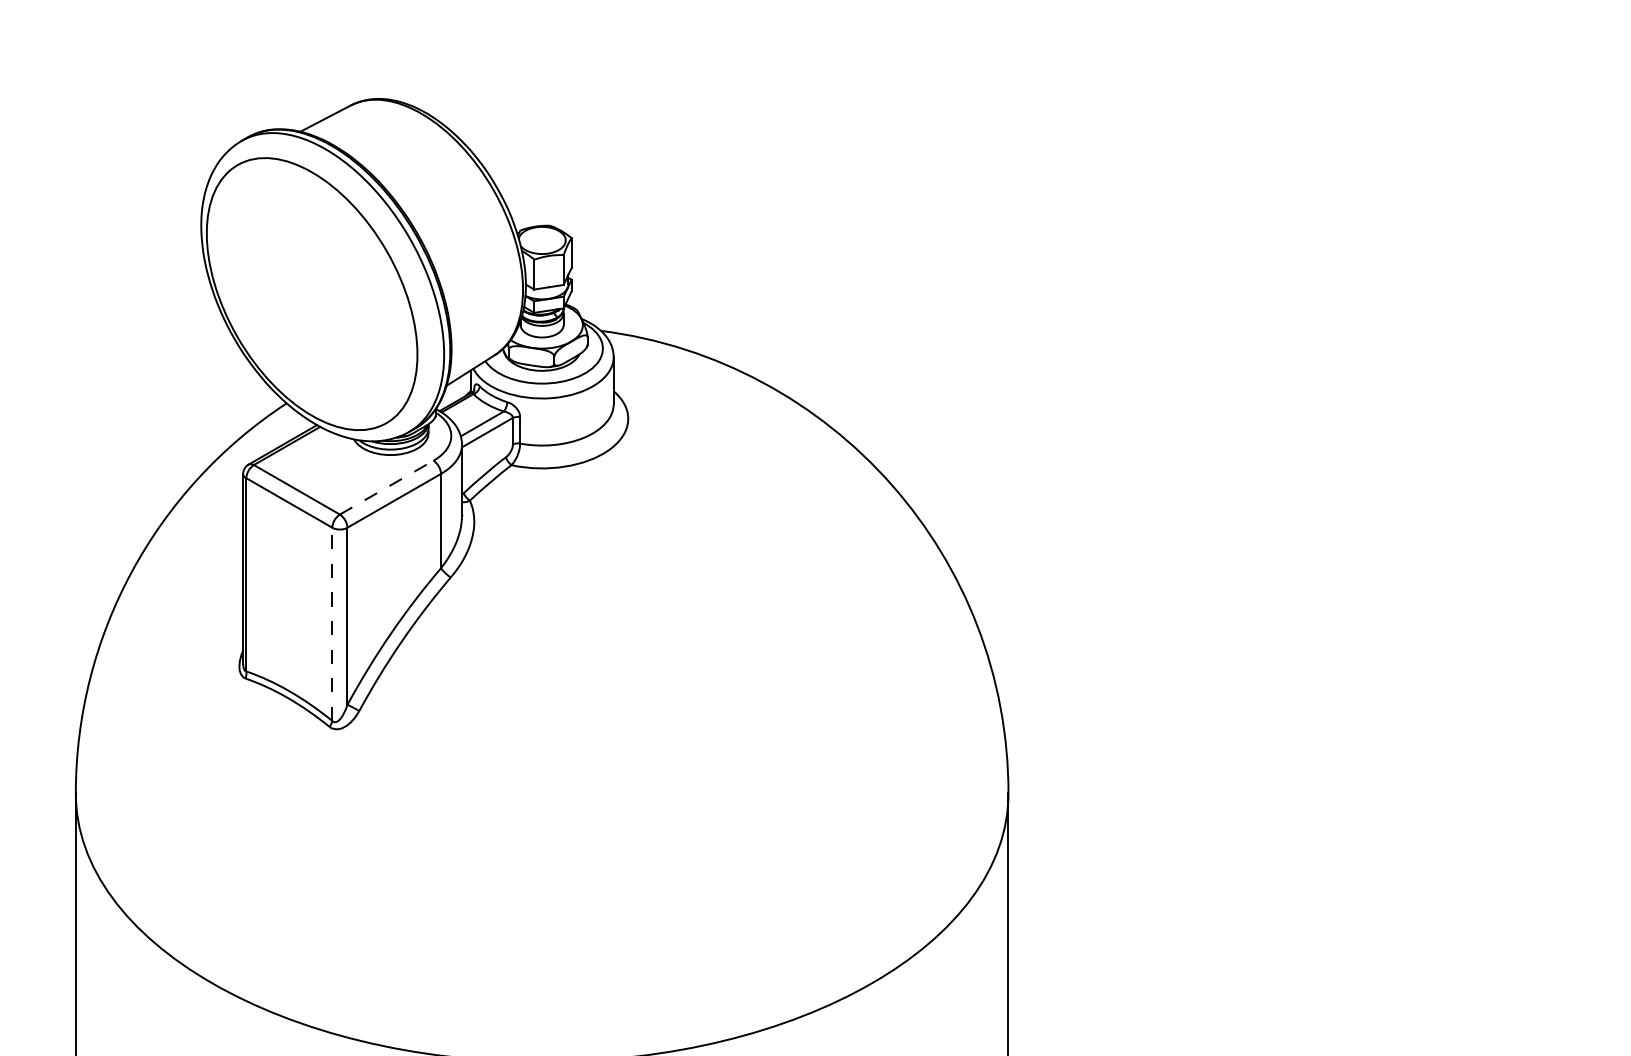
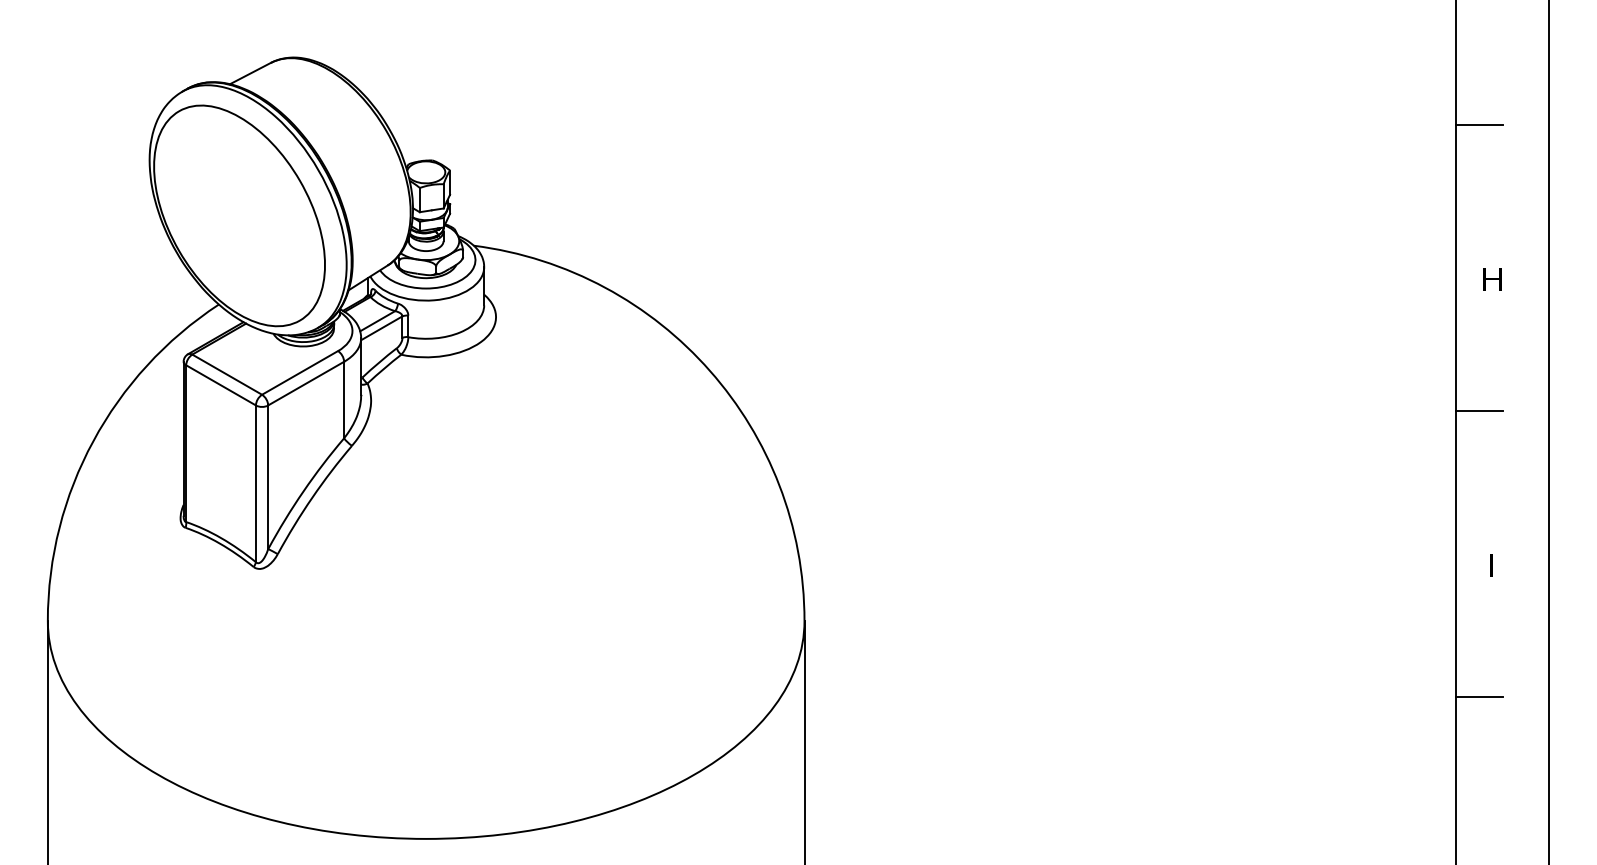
line: (387, 487) -> (300, 372), dashed -> solid
line: (331, 623) -> (255, 483), dashed -> solid

